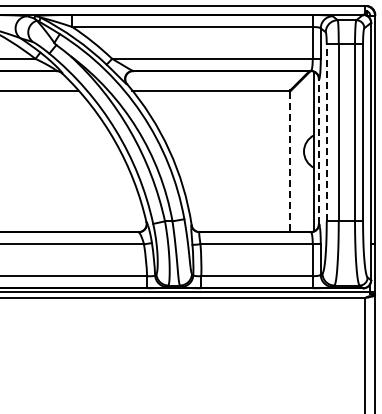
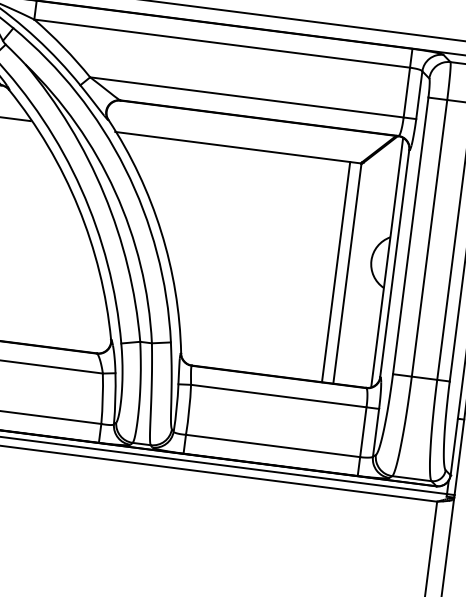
line: (326, 132) -> (410, 235), dashed -> solid
line: (318, 151) -> (394, 263), dashed -> solid
line: (282, 161) -> (335, 271), added
line: (289, 162) -> (346, 274), dashed -> solid

